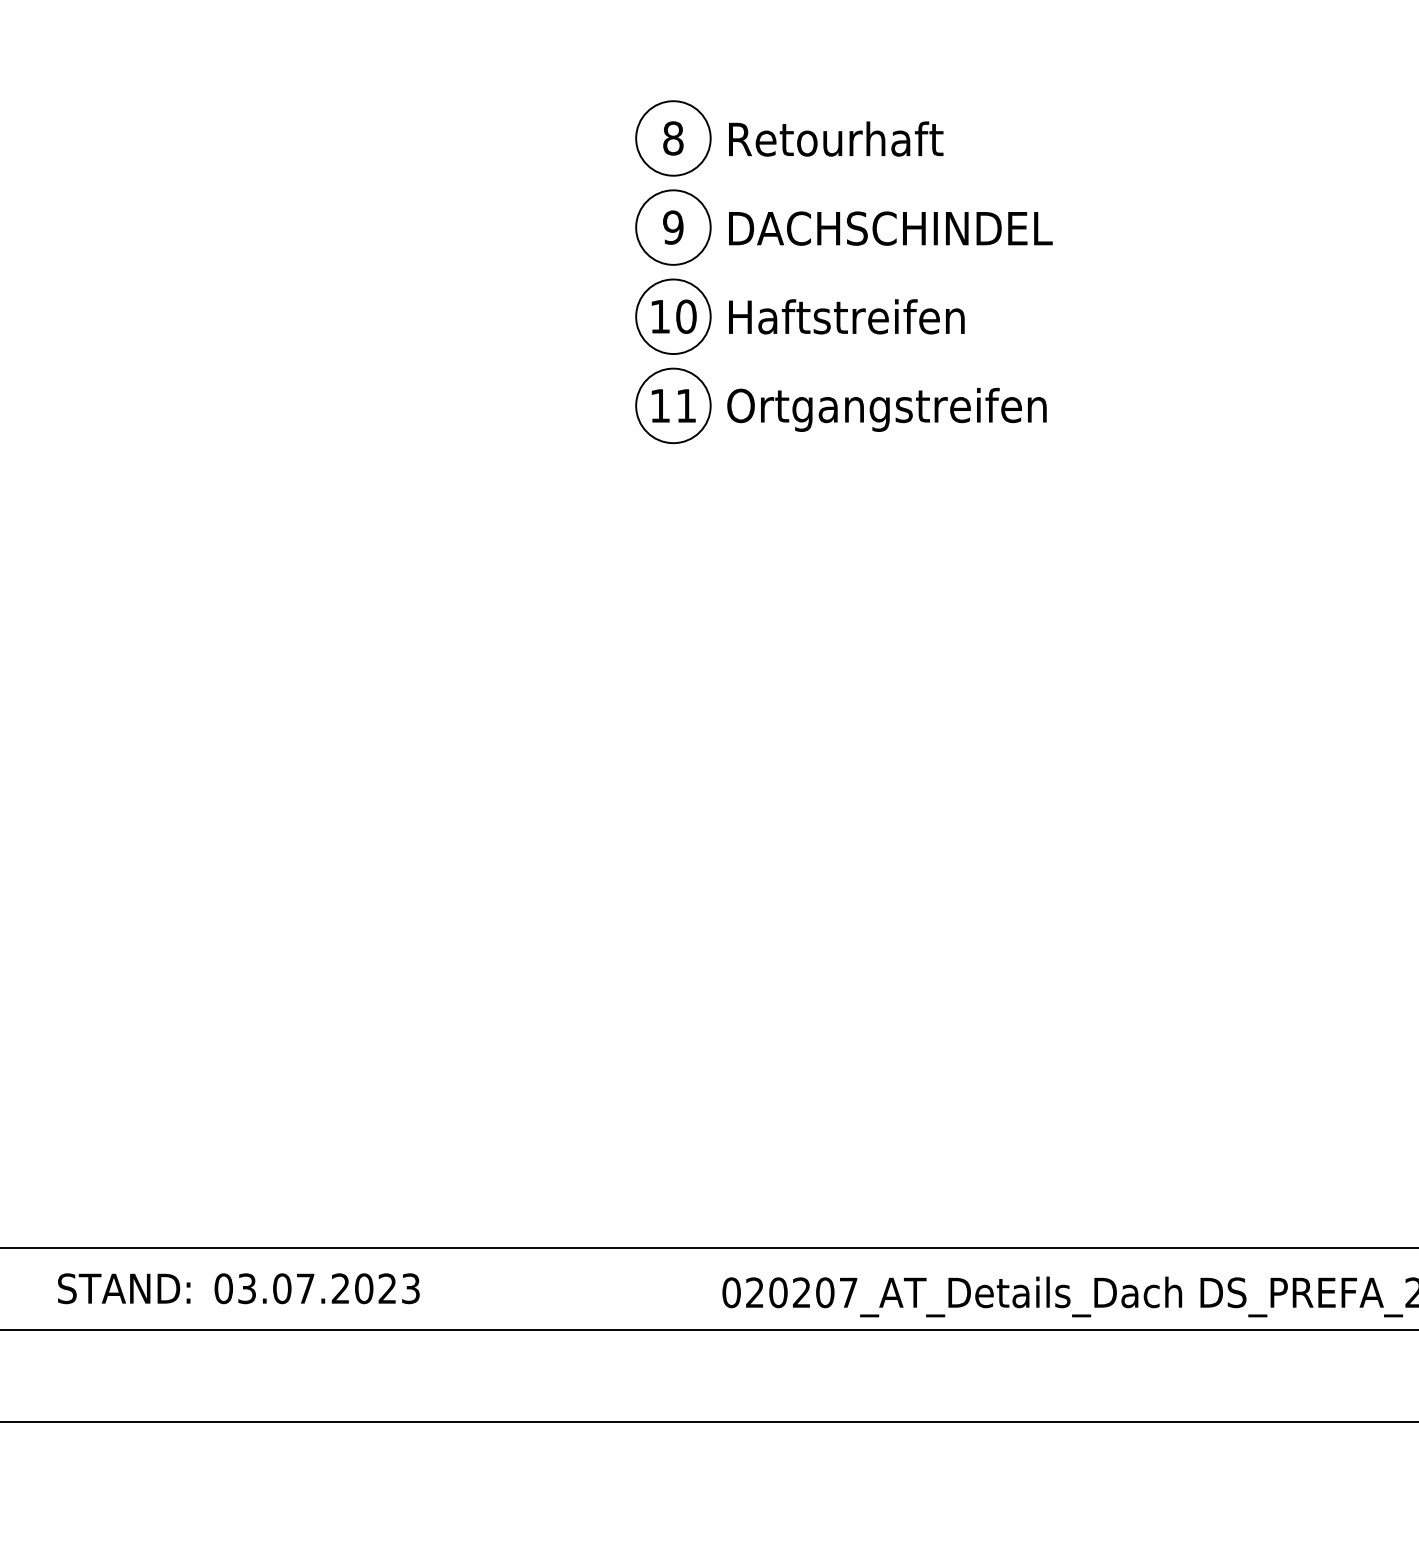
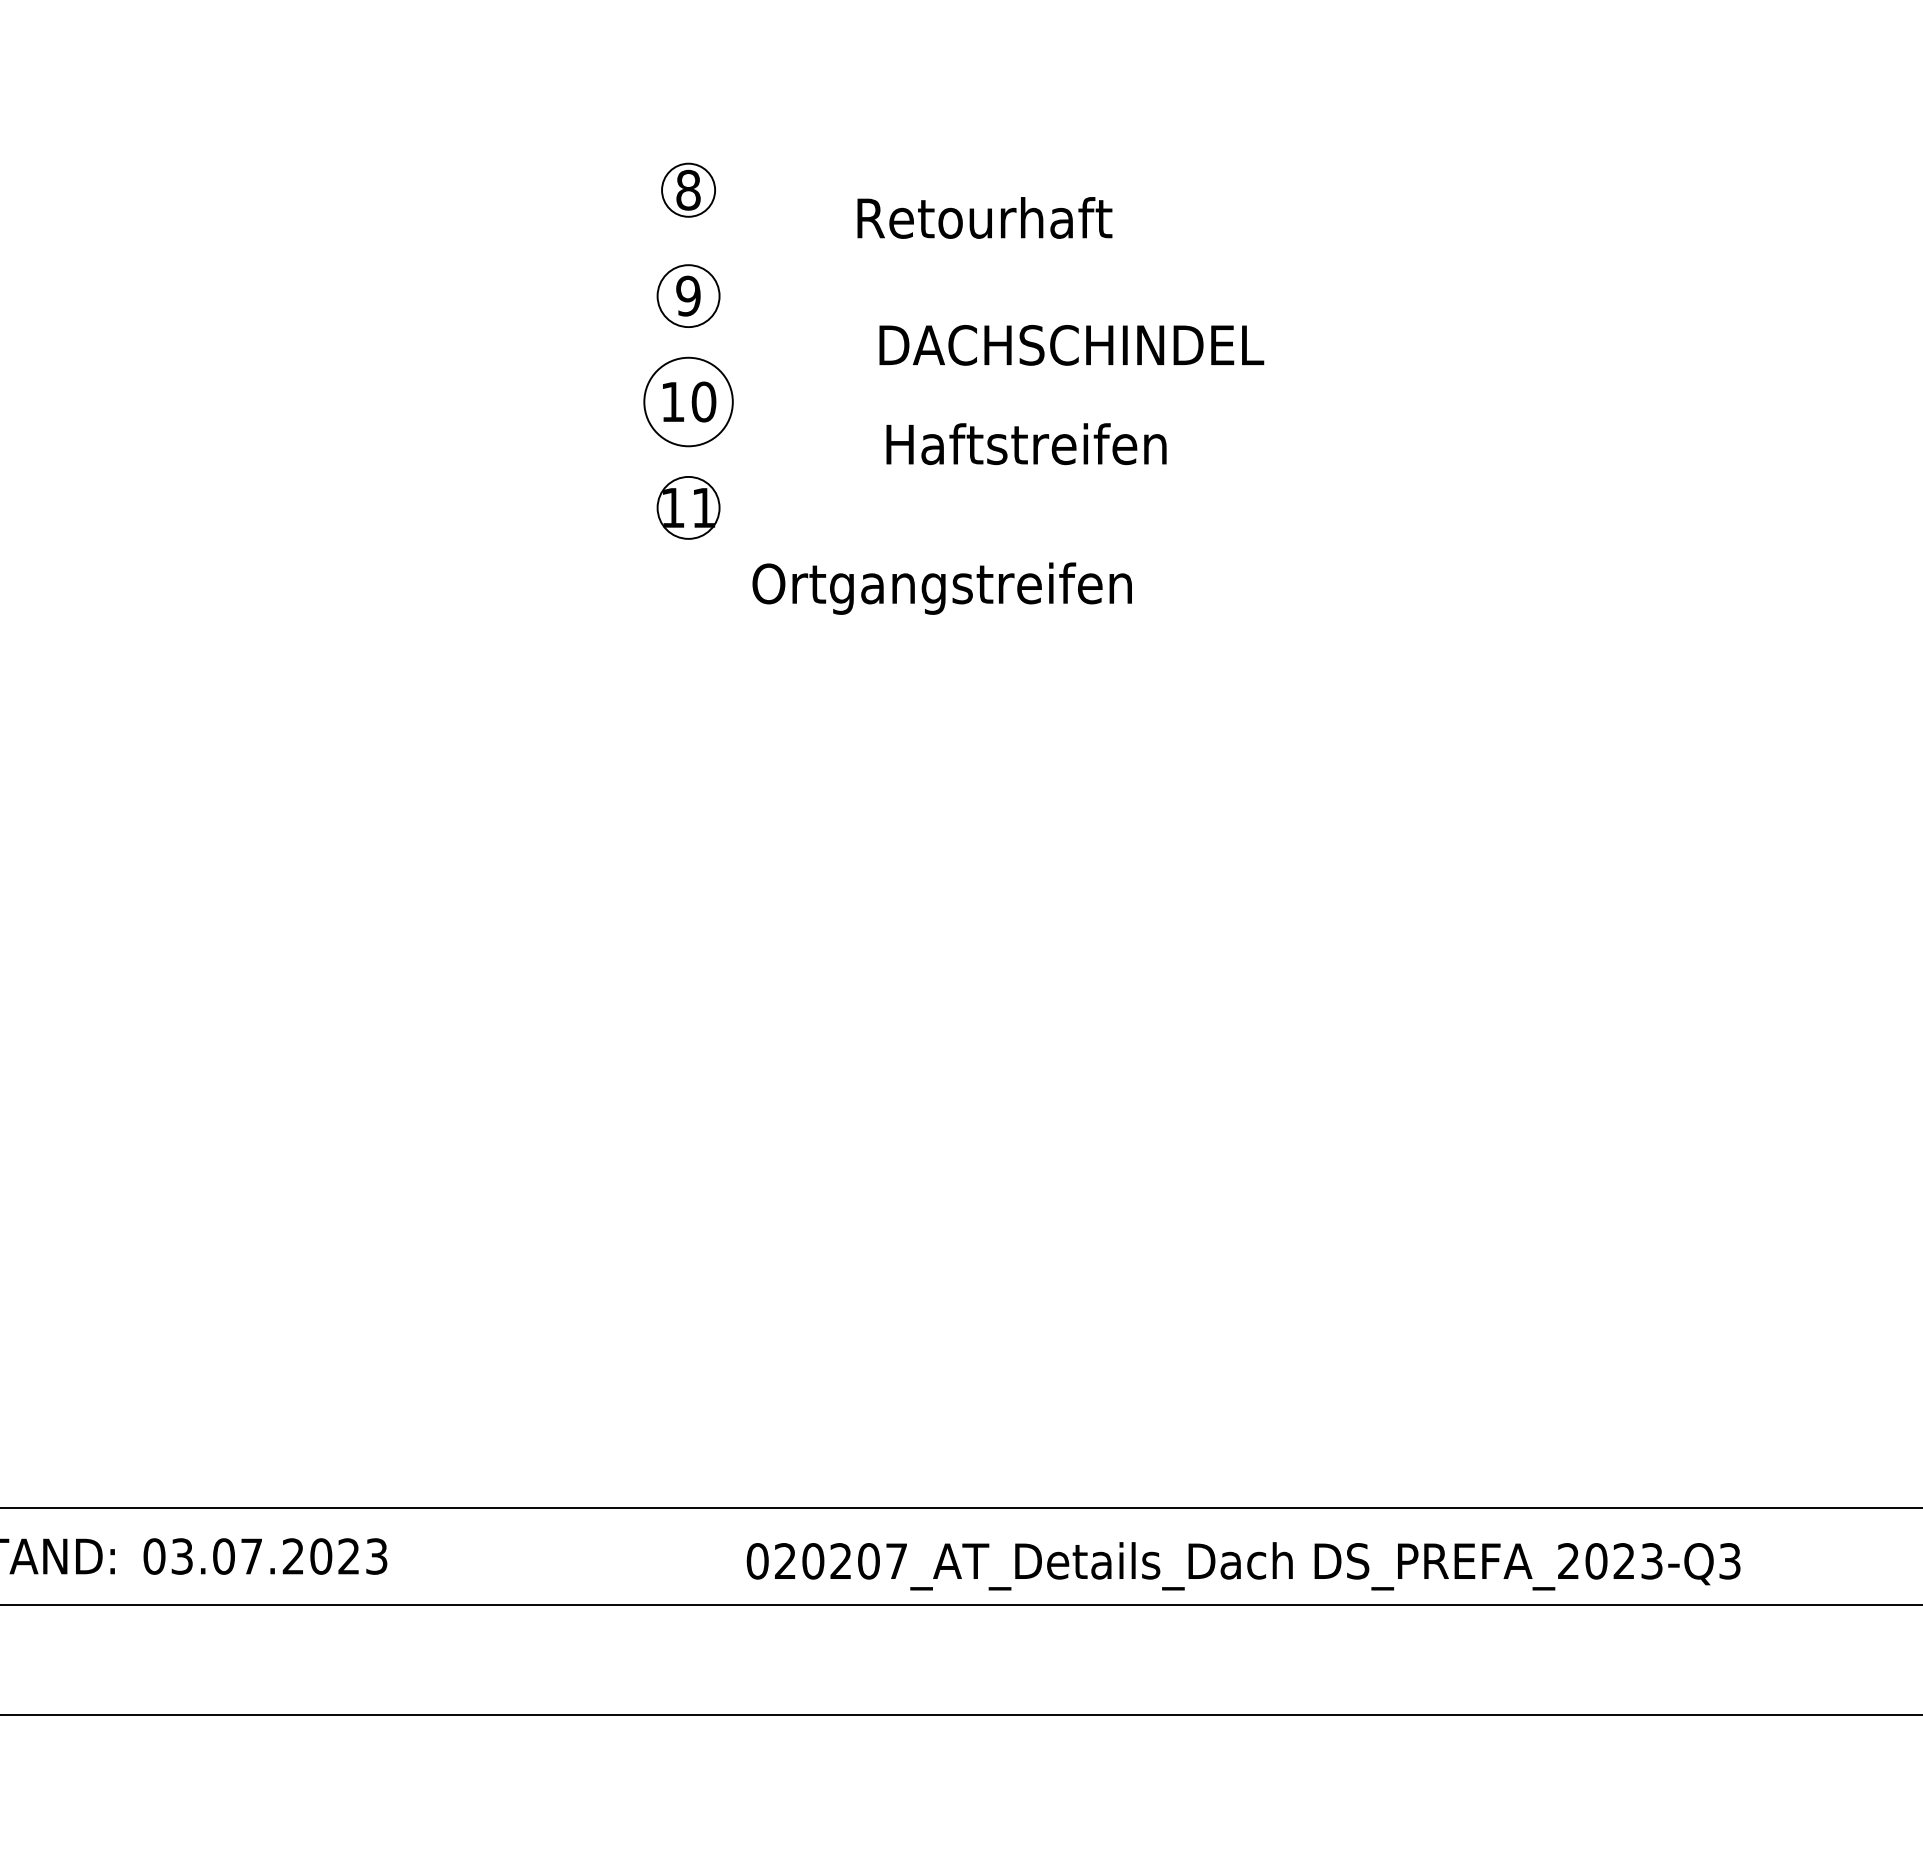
circle: (673, 138) -> (688, 190), size x0.6
text: (835, 138) -> (984, 217), moved
circle: (673, 227) -> (688, 295), size x0.7
text: (890, 228) -> (1071, 345), moved
text: (846, 317) -> (1026, 444), moved
circle: (673, 405) -> (688, 507), size x0.7
text: (886, 409) -> (941, 588), moved

